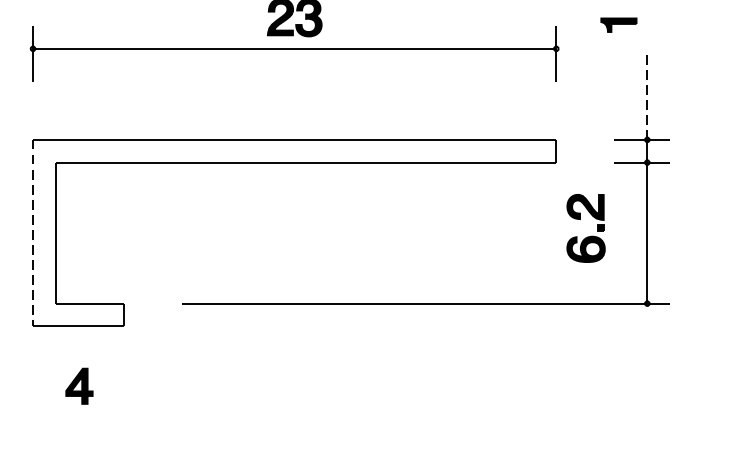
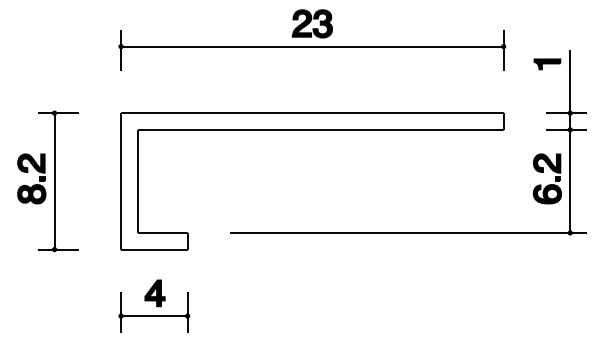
part: (618, 25) -> (547, 64), moved
line: (647, 96) -> (570, 81), dashed -> solid
line: (33, 233) -> (121, 181), dashed -> solid
part: (587, 236) -> (548, 184), moved
part: (78, 412) -> (154, 312), added

